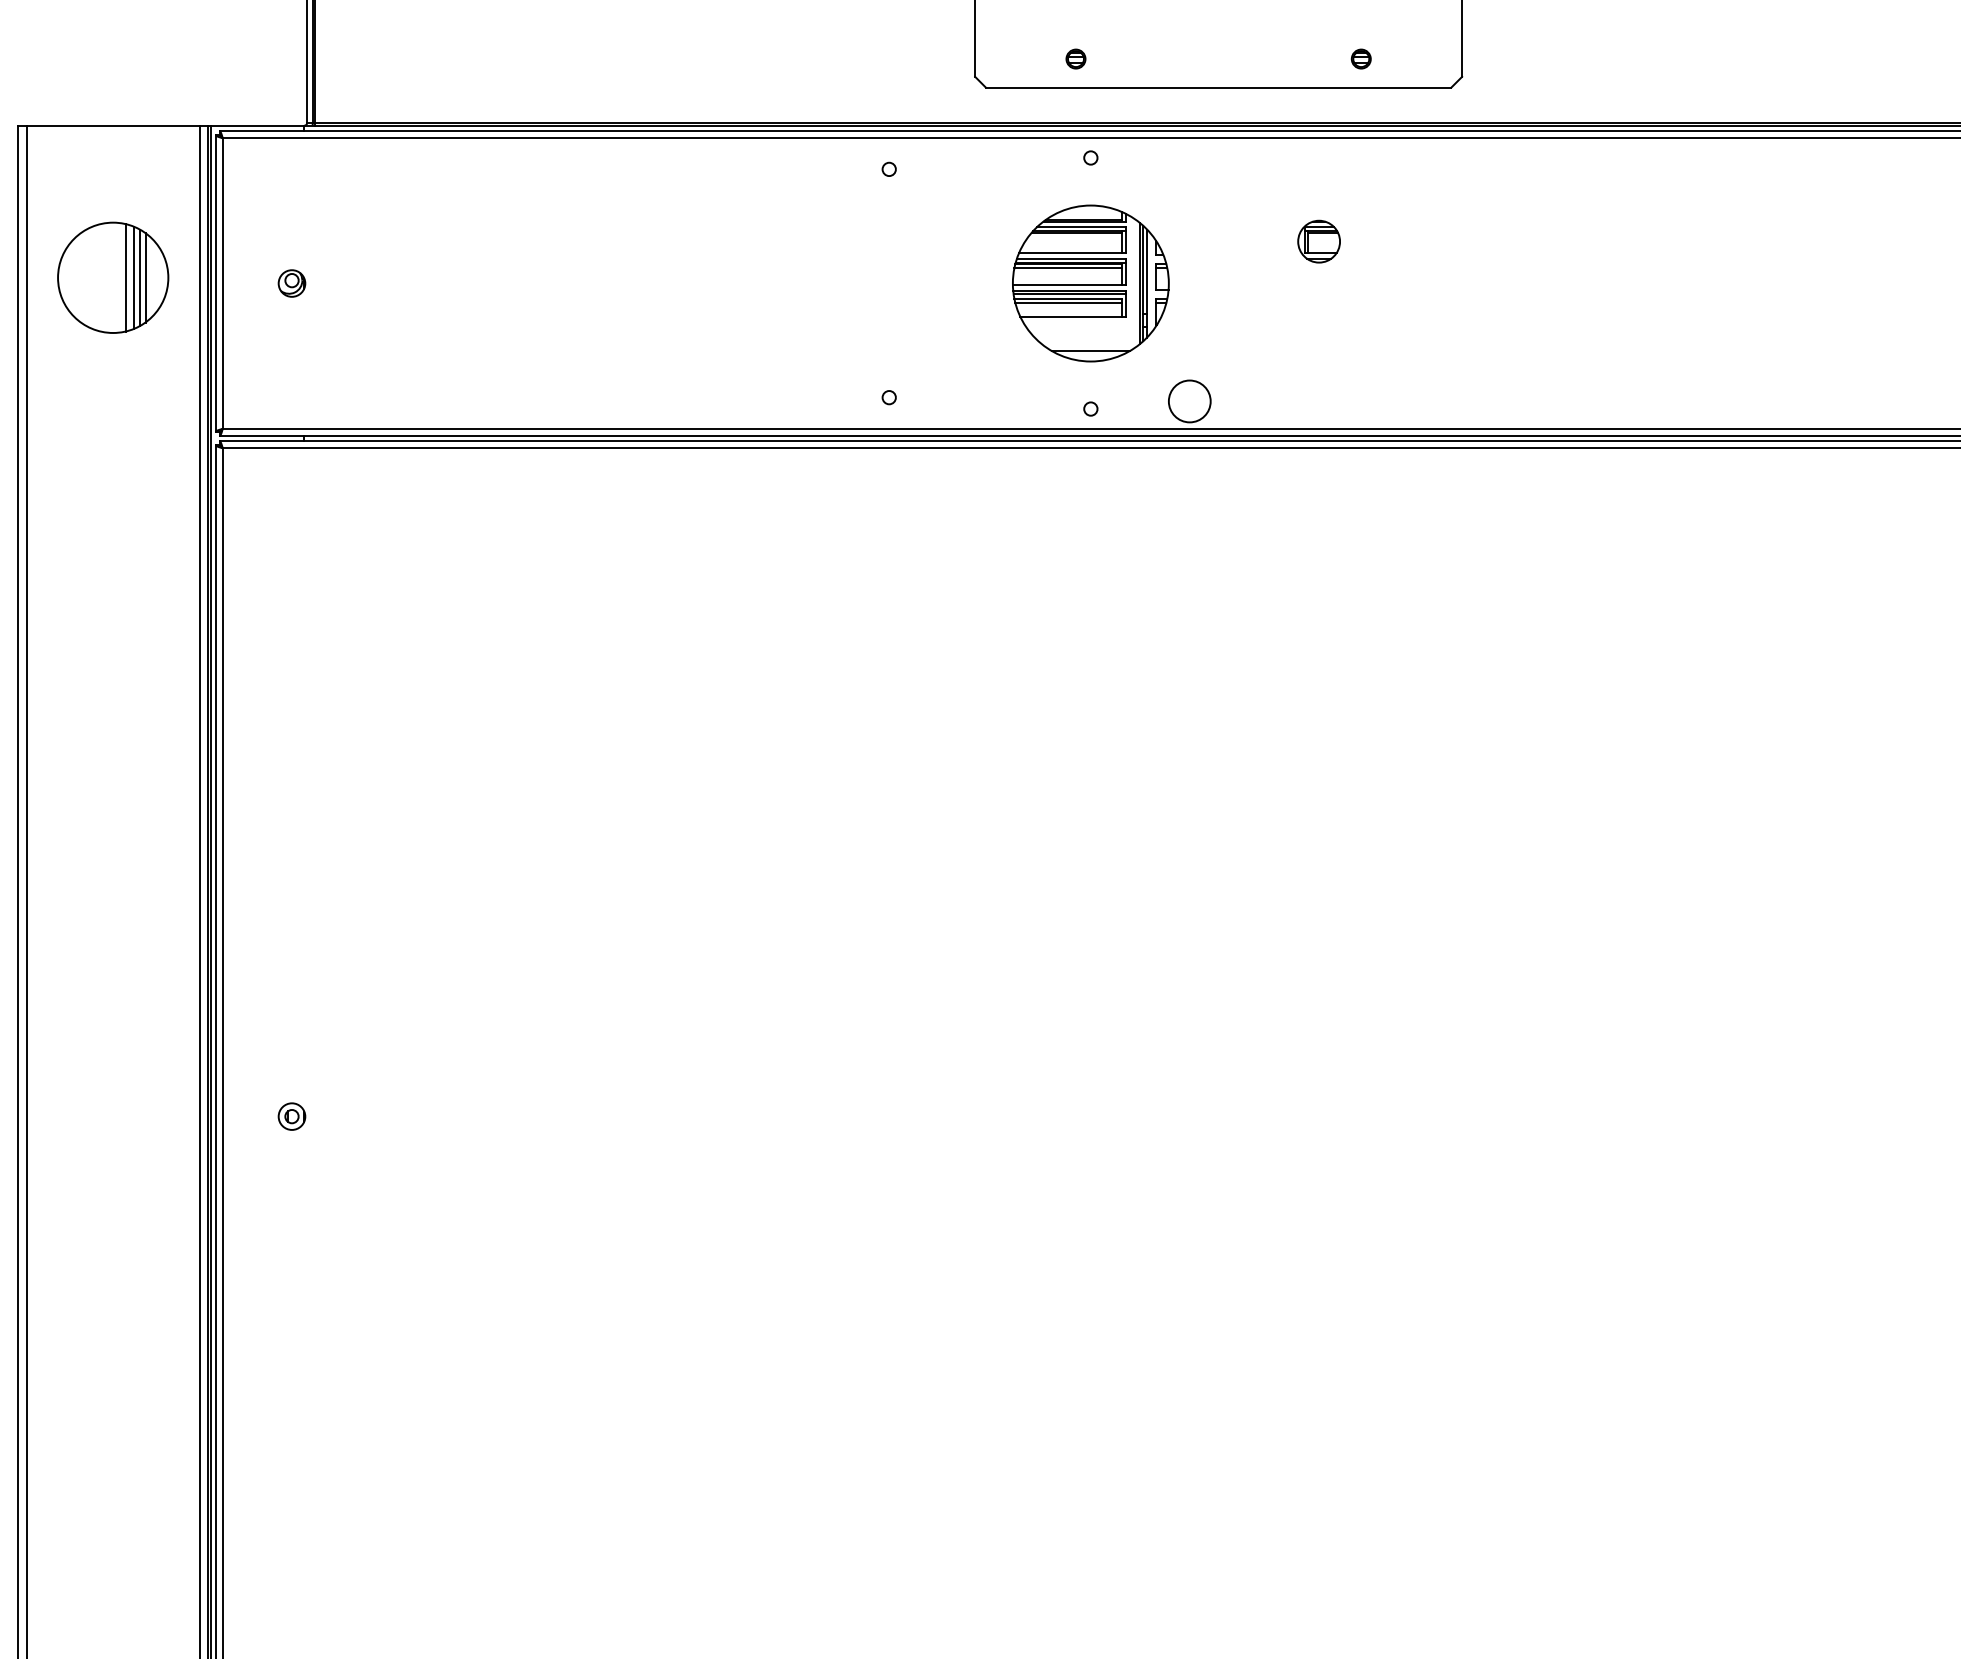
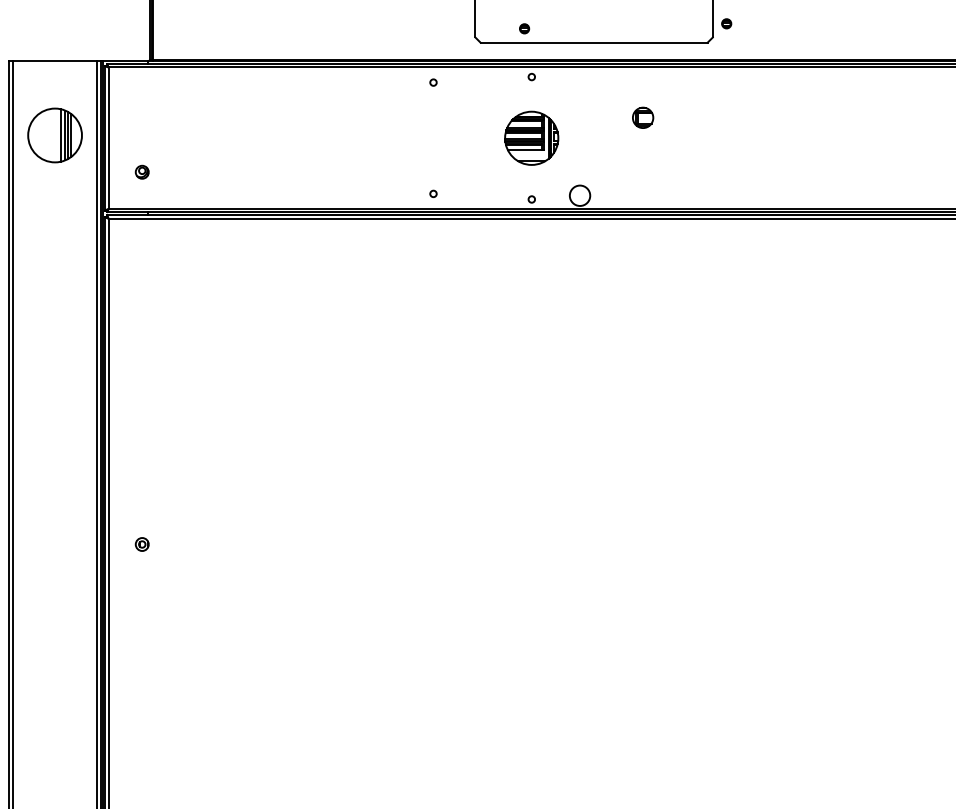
part: (1360, 58) -> (726, 23), moved
part: (290, 281) -> (141, 171), moved
part: (1090, 283) -> (531, 138), size x0.7

